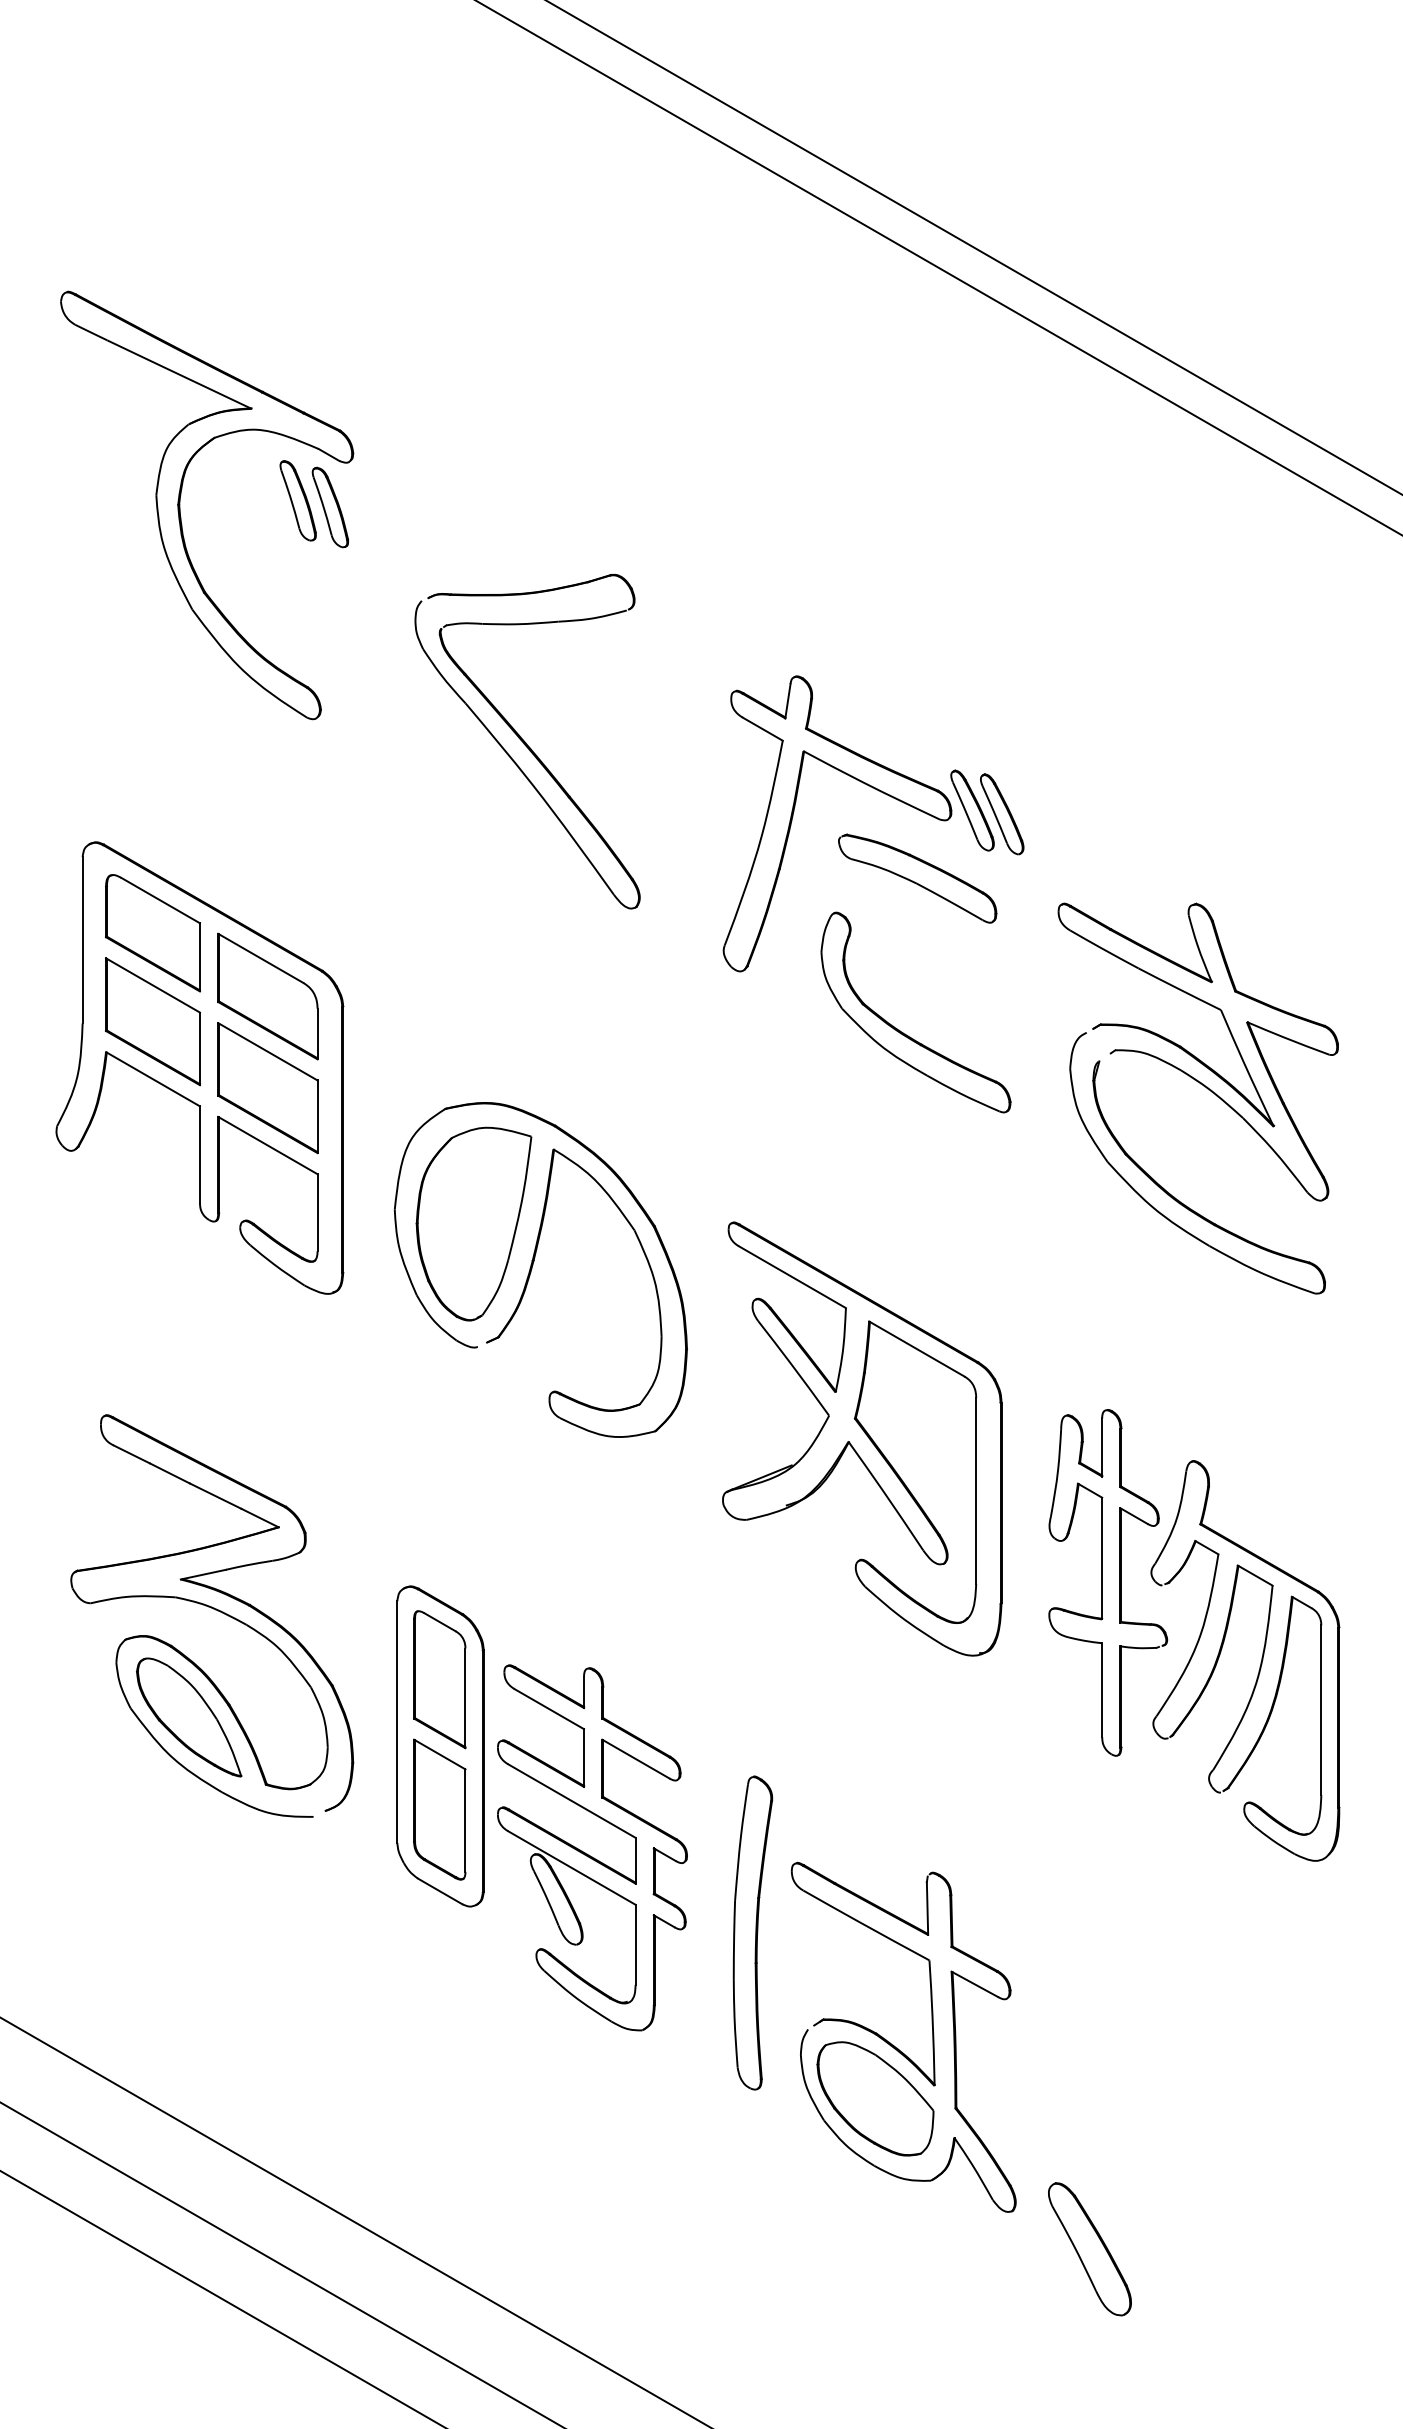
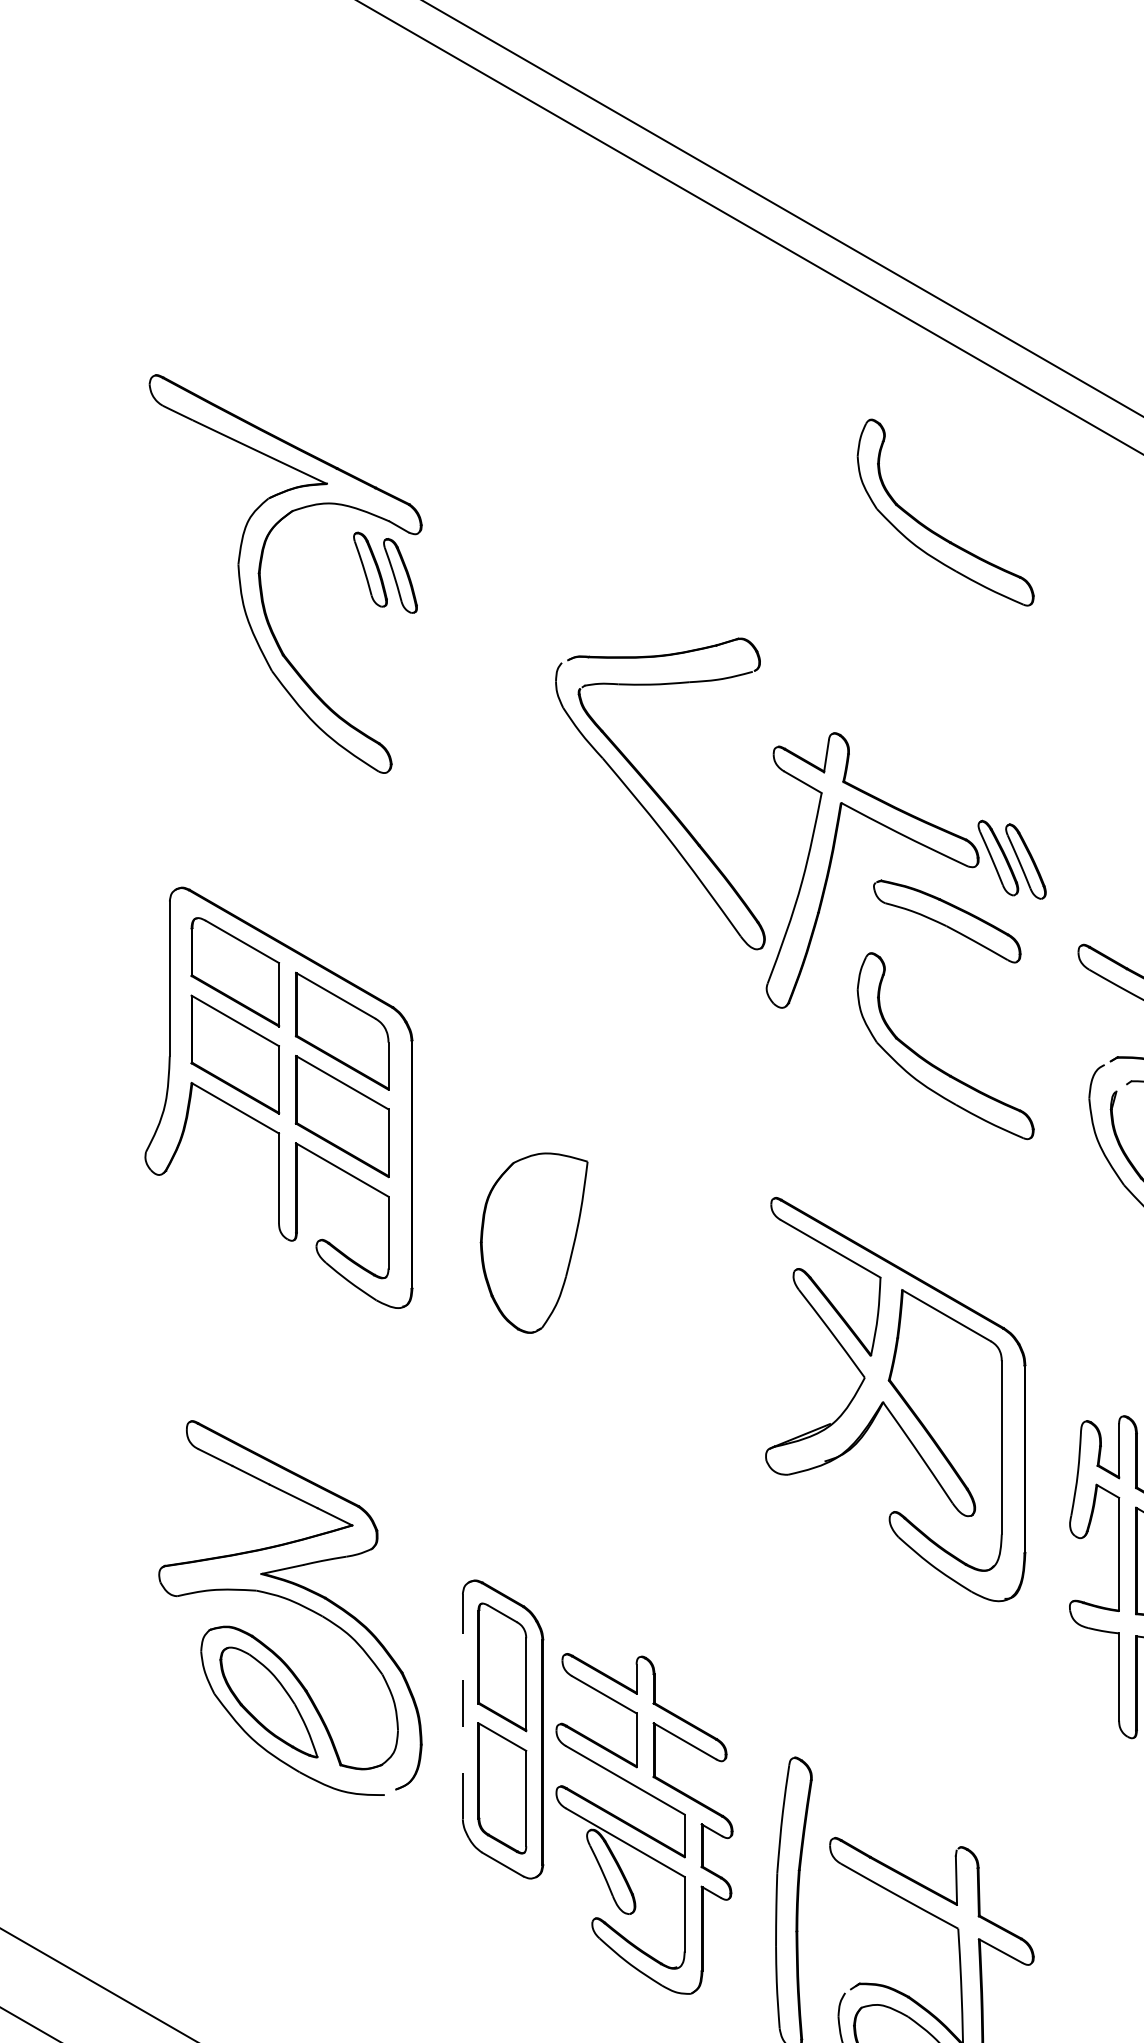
part: (905, 460) -> (935, 532), added
part: (527, 741) -> (660, 793), moved
part: (532, 1269) -> (588, 1285), removed
part: (862, 1438) -> (895, 1399), moved
line: (397, 1722) -> (462, 1707), solid -> dashed

